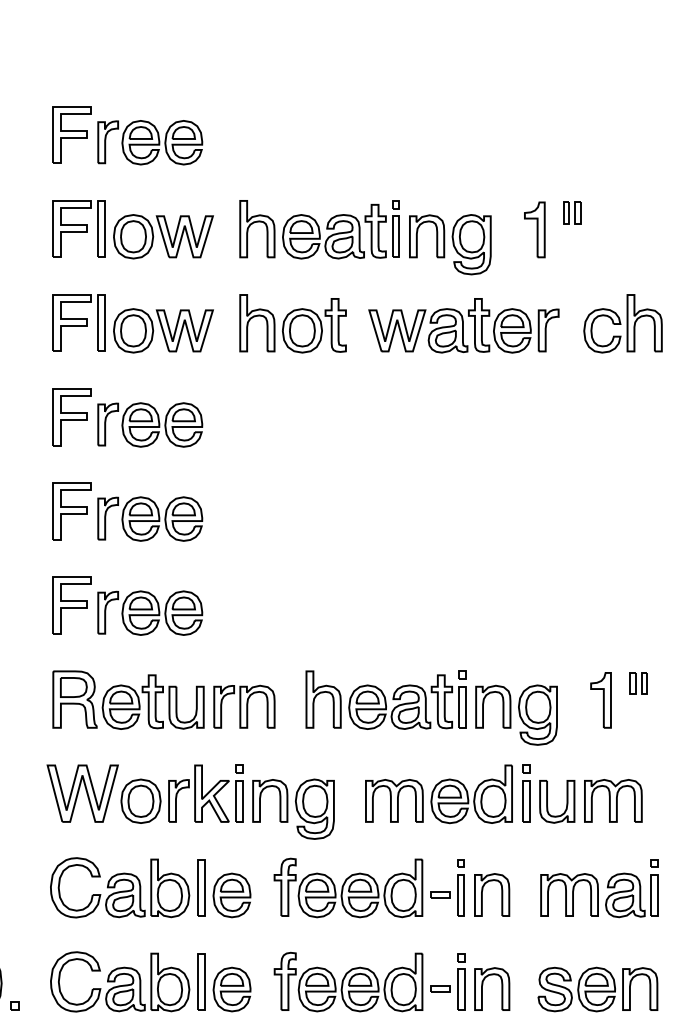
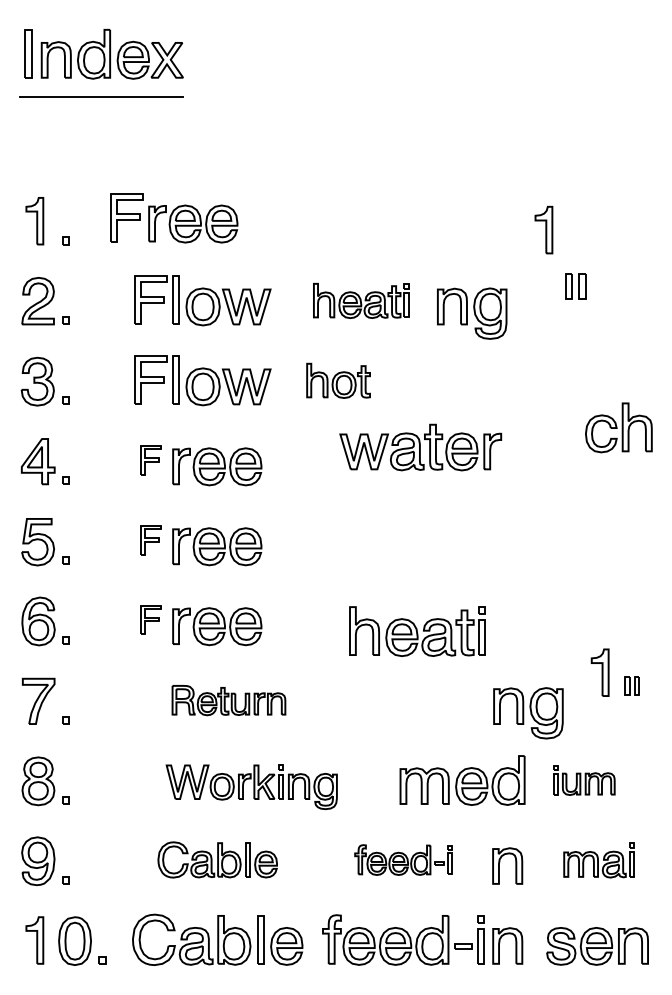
part: (128, 136) -> (174, 218), moved
part: (571, 212) -> (575, 286), size x1.4
part: (318, 229) -> (360, 300), size x0.7
part: (534, 229) -> (543, 229), moved
part: (292, 323) -> (338, 380), size x0.7
part: (622, 323) -> (618, 427), moved
part: (463, 325) -> (420, 447), moved
part: (71, 416) -> (150, 459), size x0.6
part: (71, 510) -> (150, 539), size x0.6
part: (71, 604) -> (150, 619), size x0.6
part: (163, 700) -> (228, 700), size x0.6
part: (385, 700) -> (417, 631), moved
part: (600, 700) -> (599, 672), moved
part: (582, 794) -> (584, 780), size x0.6
part: (190, 802) -> (251, 787), size x0.7
part: (150, 887) -> (217, 859), size x0.7
part: (369, 887) -> (403, 859), size x0.6
part: (599, 888) -> (598, 860), size x0.7

